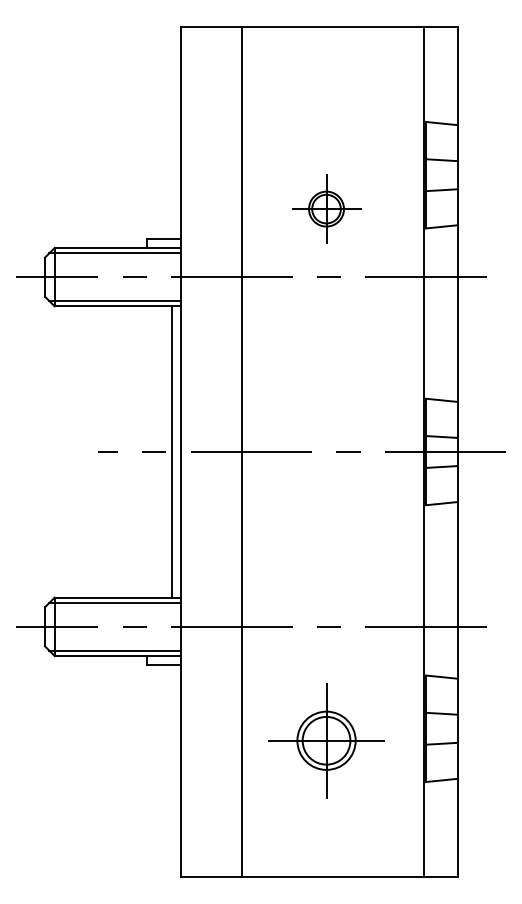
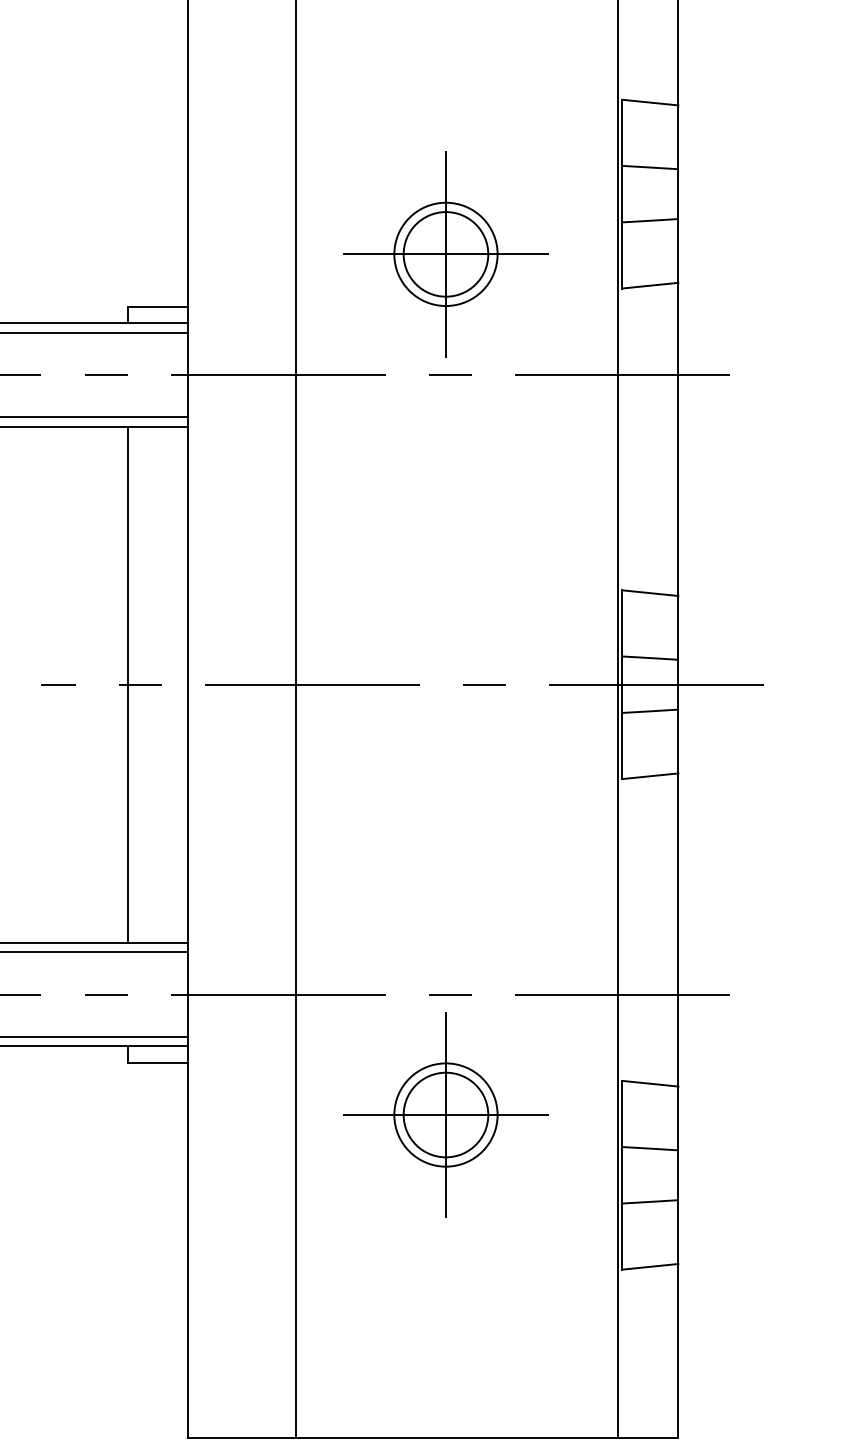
part: (326, 208) -> (445, 253), size x1.67
line: (171, 451) -> (126, 683), moved
part: (326, 740) -> (445, 1114), moved

